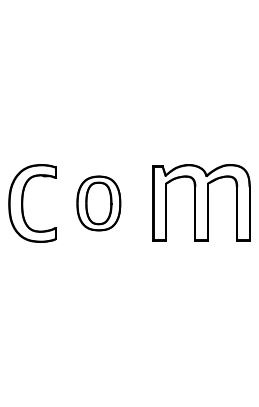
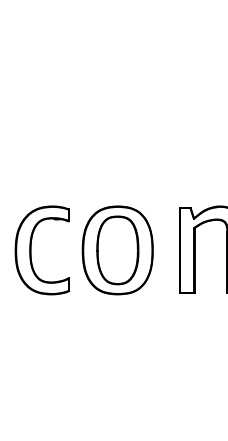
part: (98, 203) -> (117, 250), size x1.43

